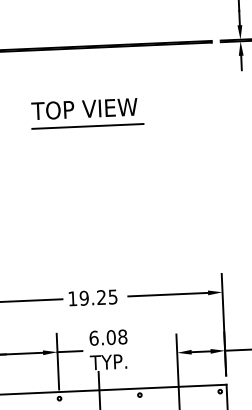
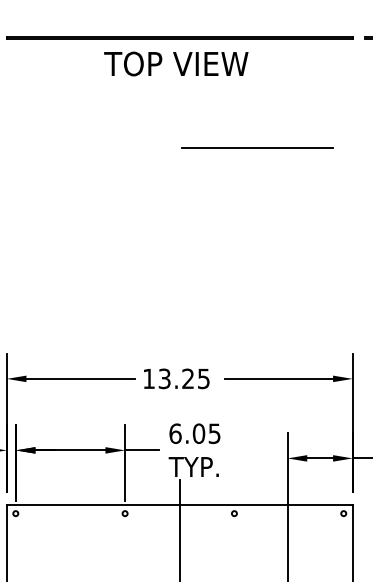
text: (84, 108) -> (176, 63), moved
line: (87, 126) -> (257, 147), moved
text: (84, 298) -> (164, 378), 19.25 -> 13.25
text: (122, 336) -> (214, 433), 6.08 -> 6.05

